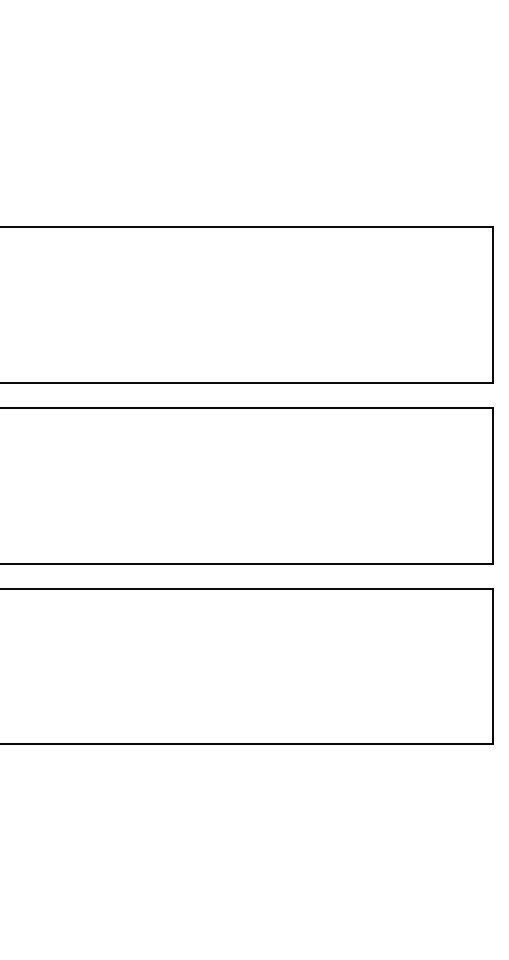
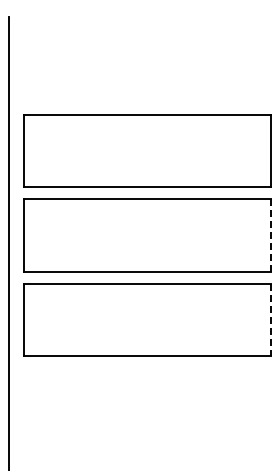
line: (492, 485) -> (270, 235), solid -> dashed
line: (492, 667) -> (270, 320), solid -> dashed

